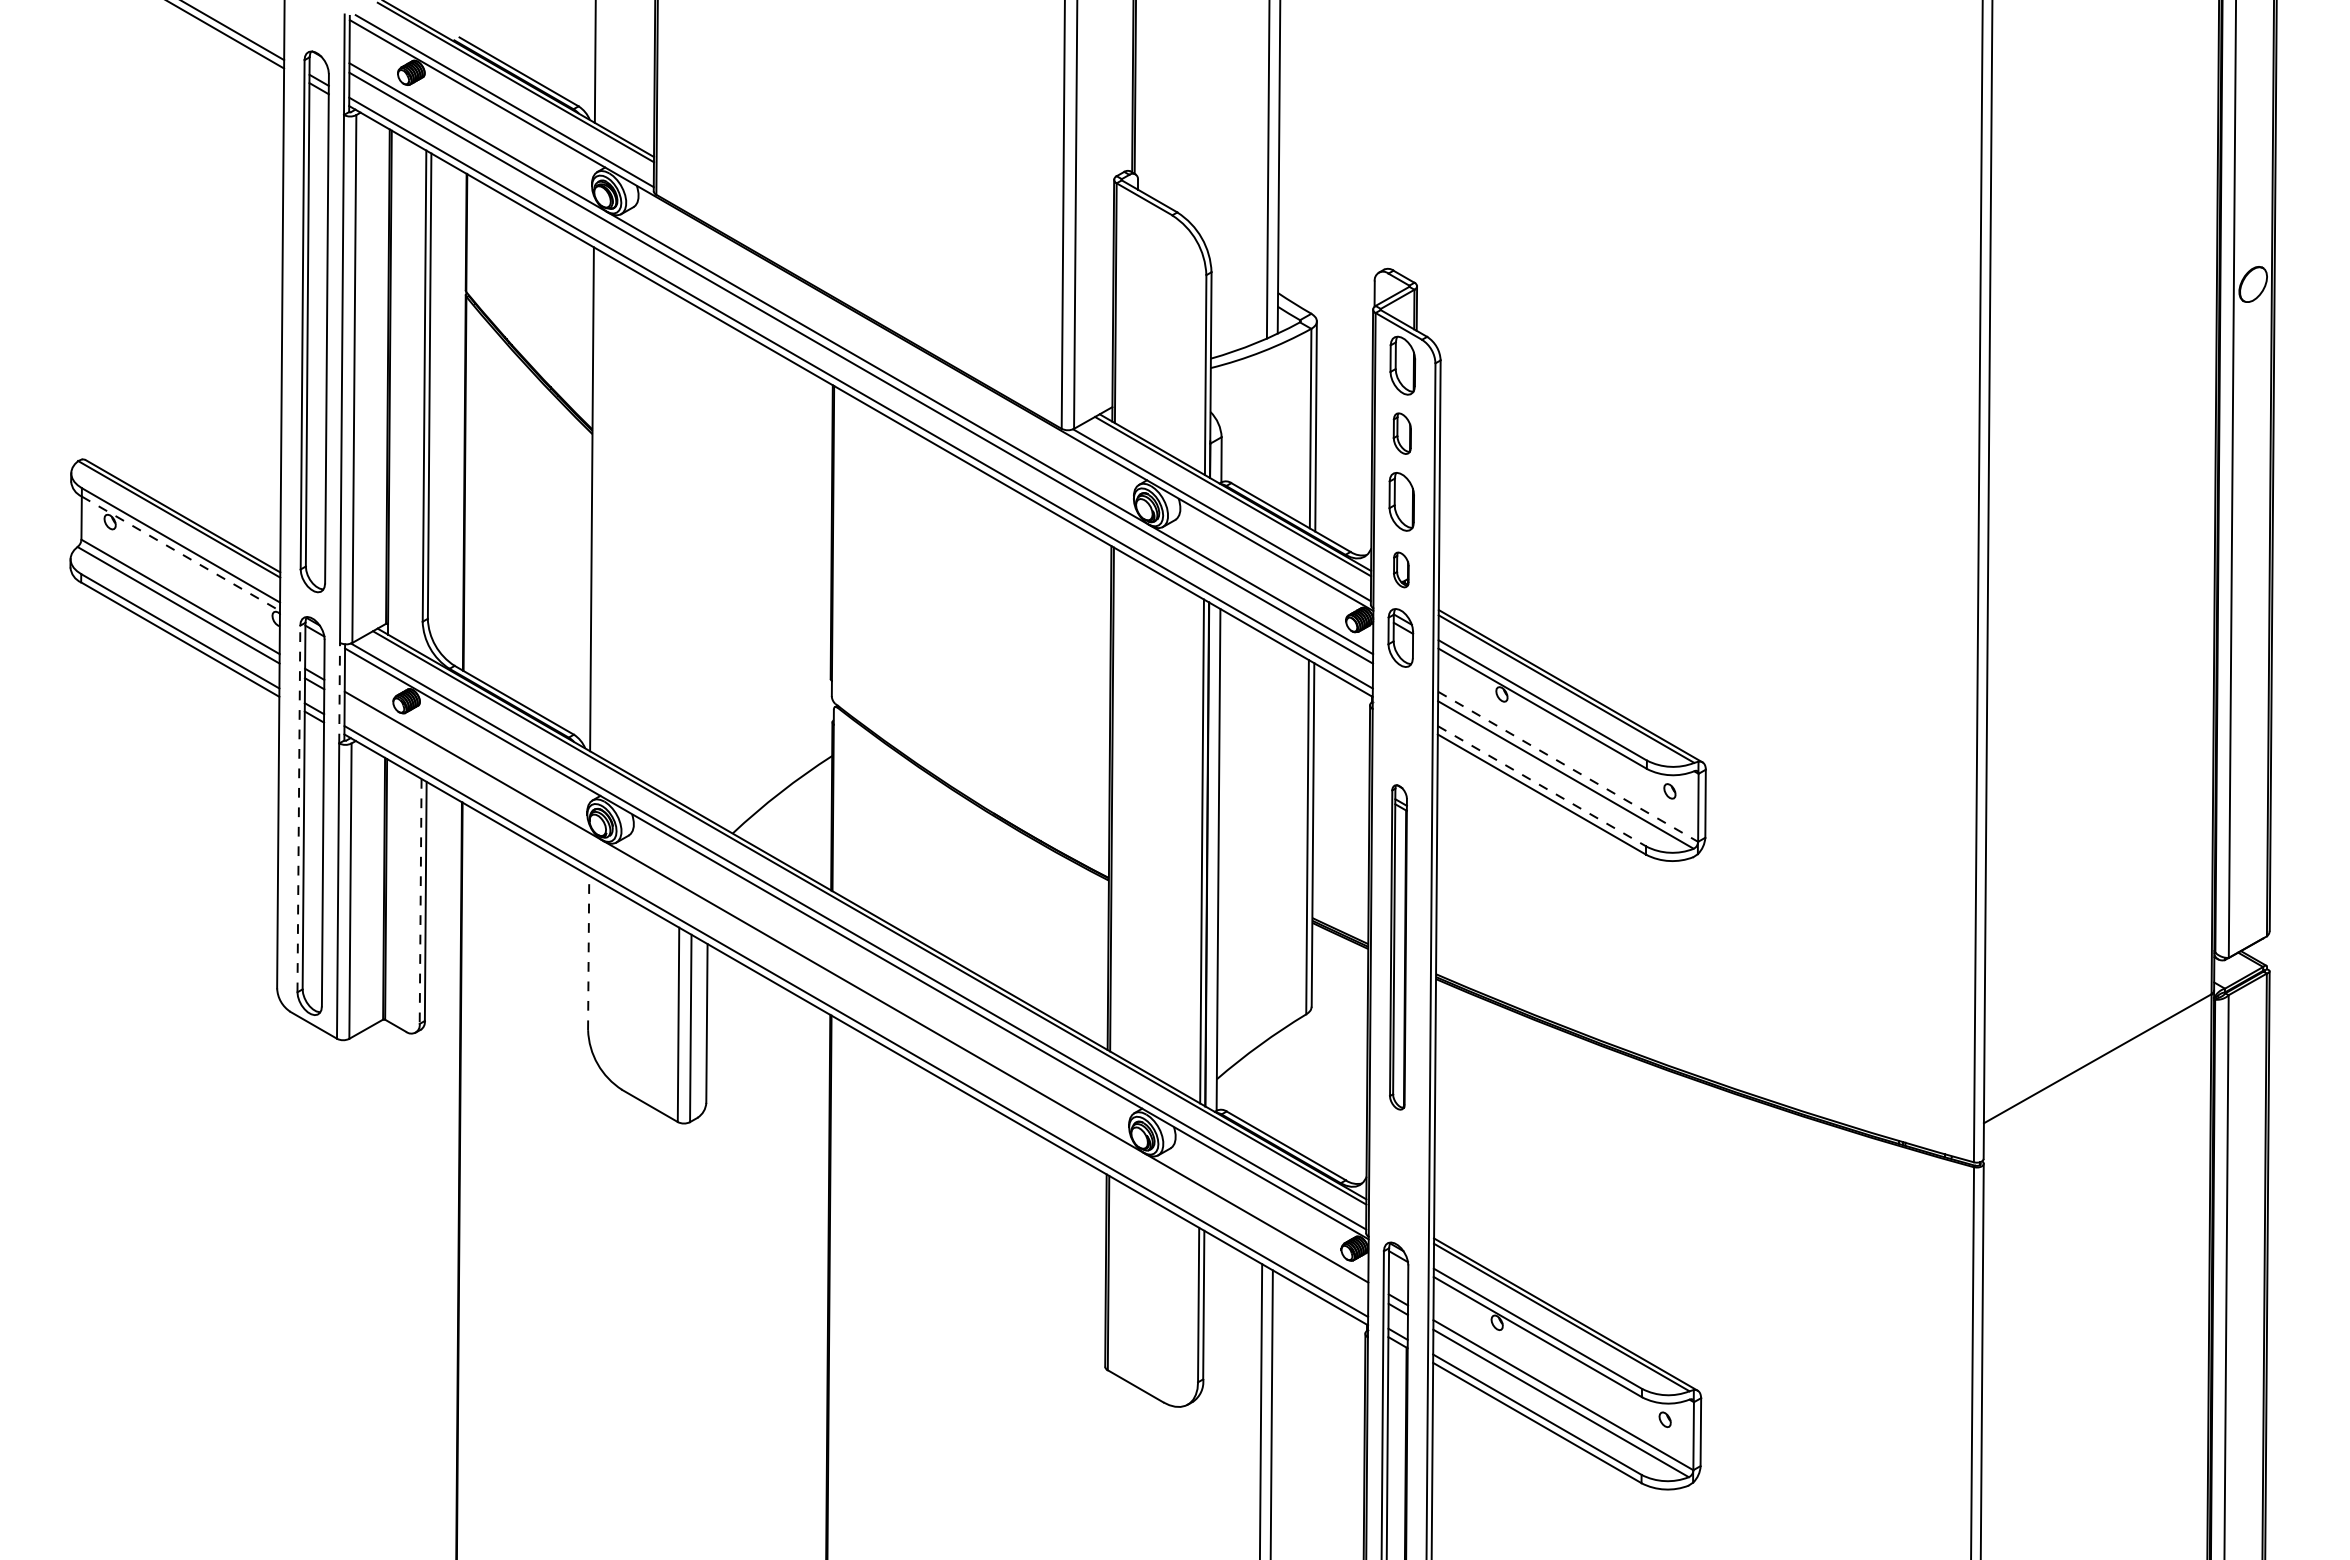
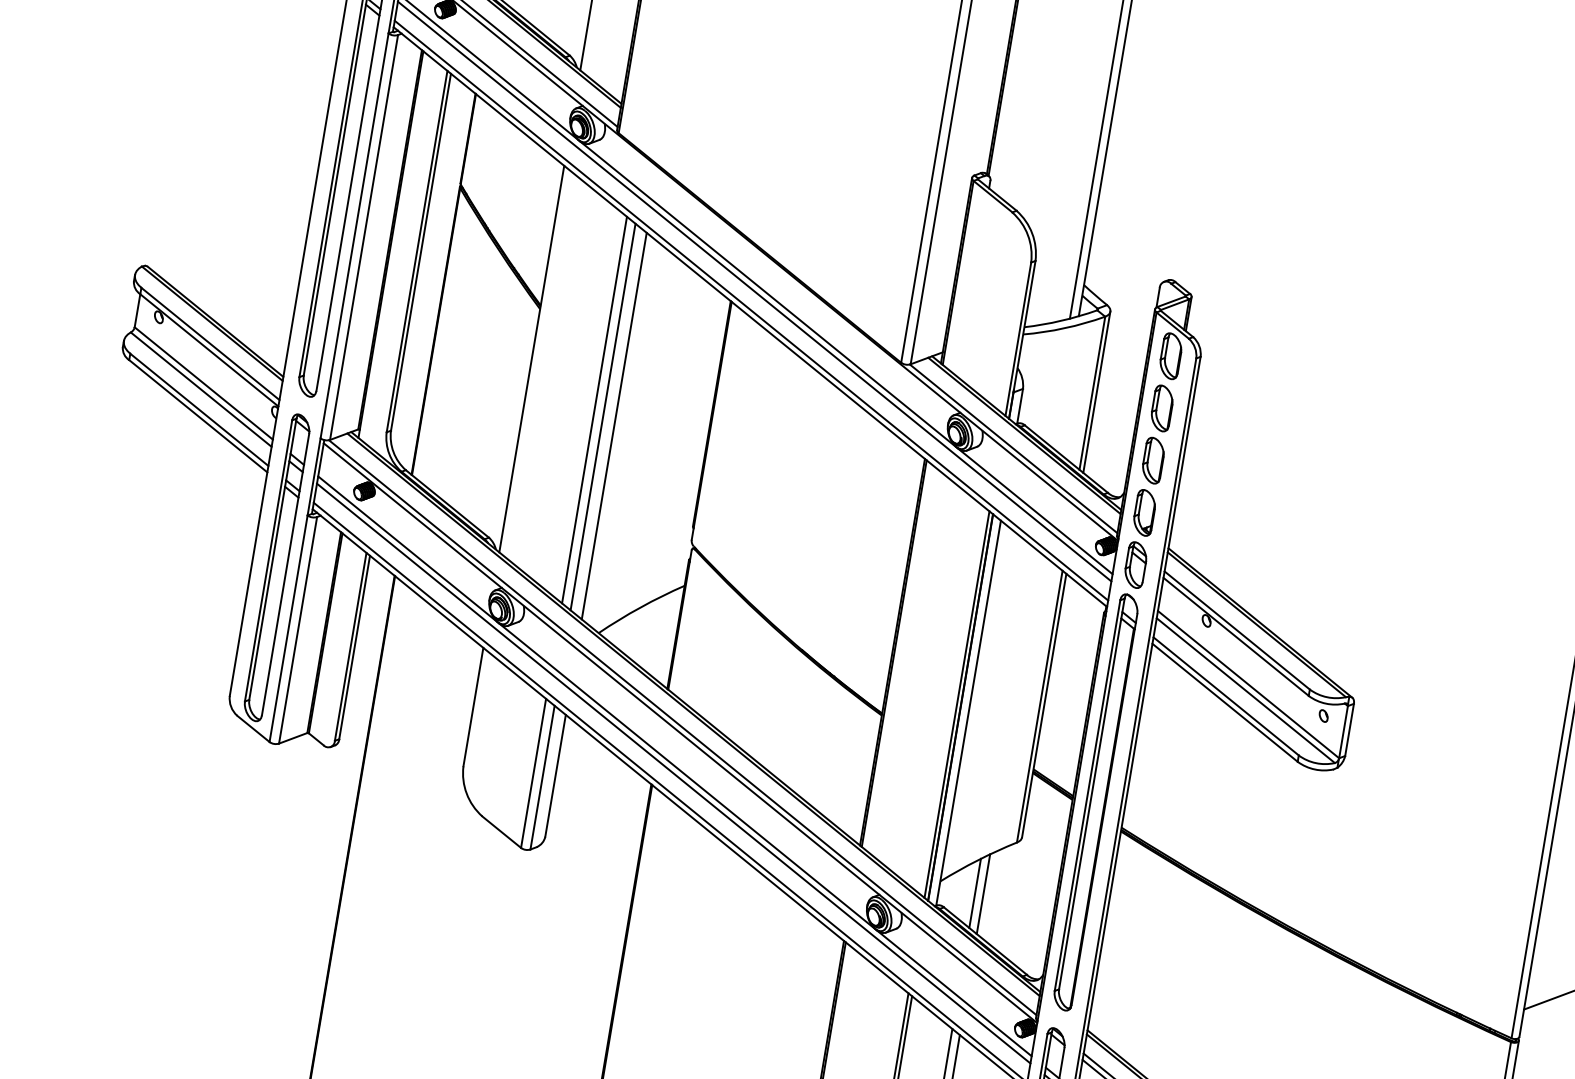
part: (1402, 433) -> (1162, 408), size x1.43
line: (681, 551) -> (594, 410), added
line: (181, 553) -> (209, 350), dashed -> solid
line: (694, 558) -> (603, 417), added
line: (710, 567) -> (614, 426), added
part: (1401, 569) -> (1144, 512), size x1.67
line: (339, 692) -> (314, 476), dashed -> solid
line: (1568, 767) -> (1248, 685), dashed -> solid
line: (1542, 786) -> (1226, 696), dashed -> solid
line: (298, 808) -> (268, 560), dashed -> solid
line: (420, 901) -> (350, 646), dashed -> solid
part: (1398, 947) -> (1096, 802), size x1.67
line: (588, 952) -> (473, 706), dashed -> solid
line: (856, 996) -> (673, 773), added
line: (1273, 1086) -> (982, 893), added
line: (1263, 1087) -> (975, 893), added

